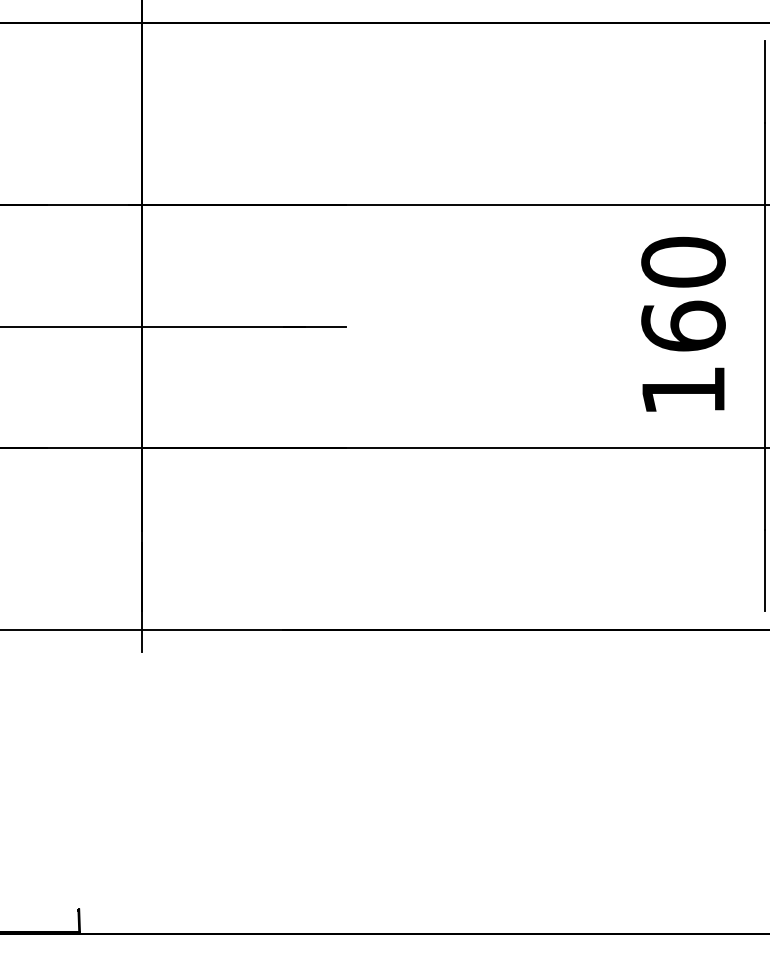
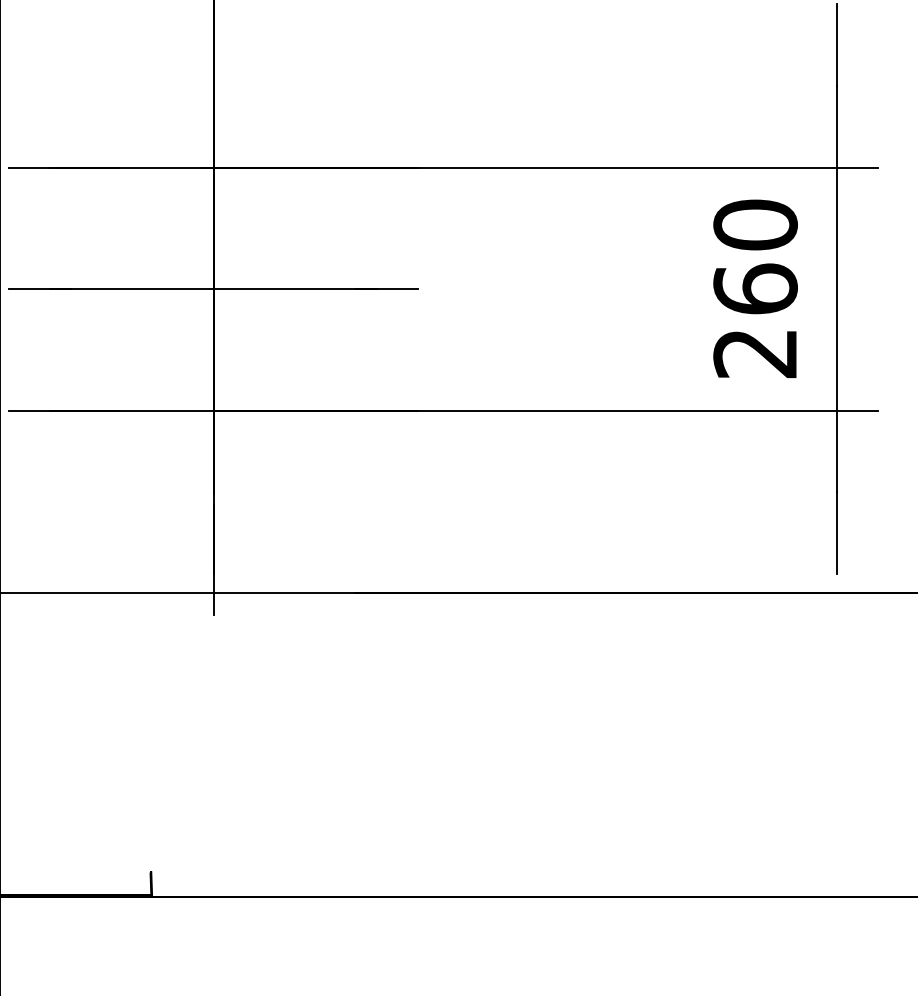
text: (682, 391) -> (754, 354), 160 -> 260

